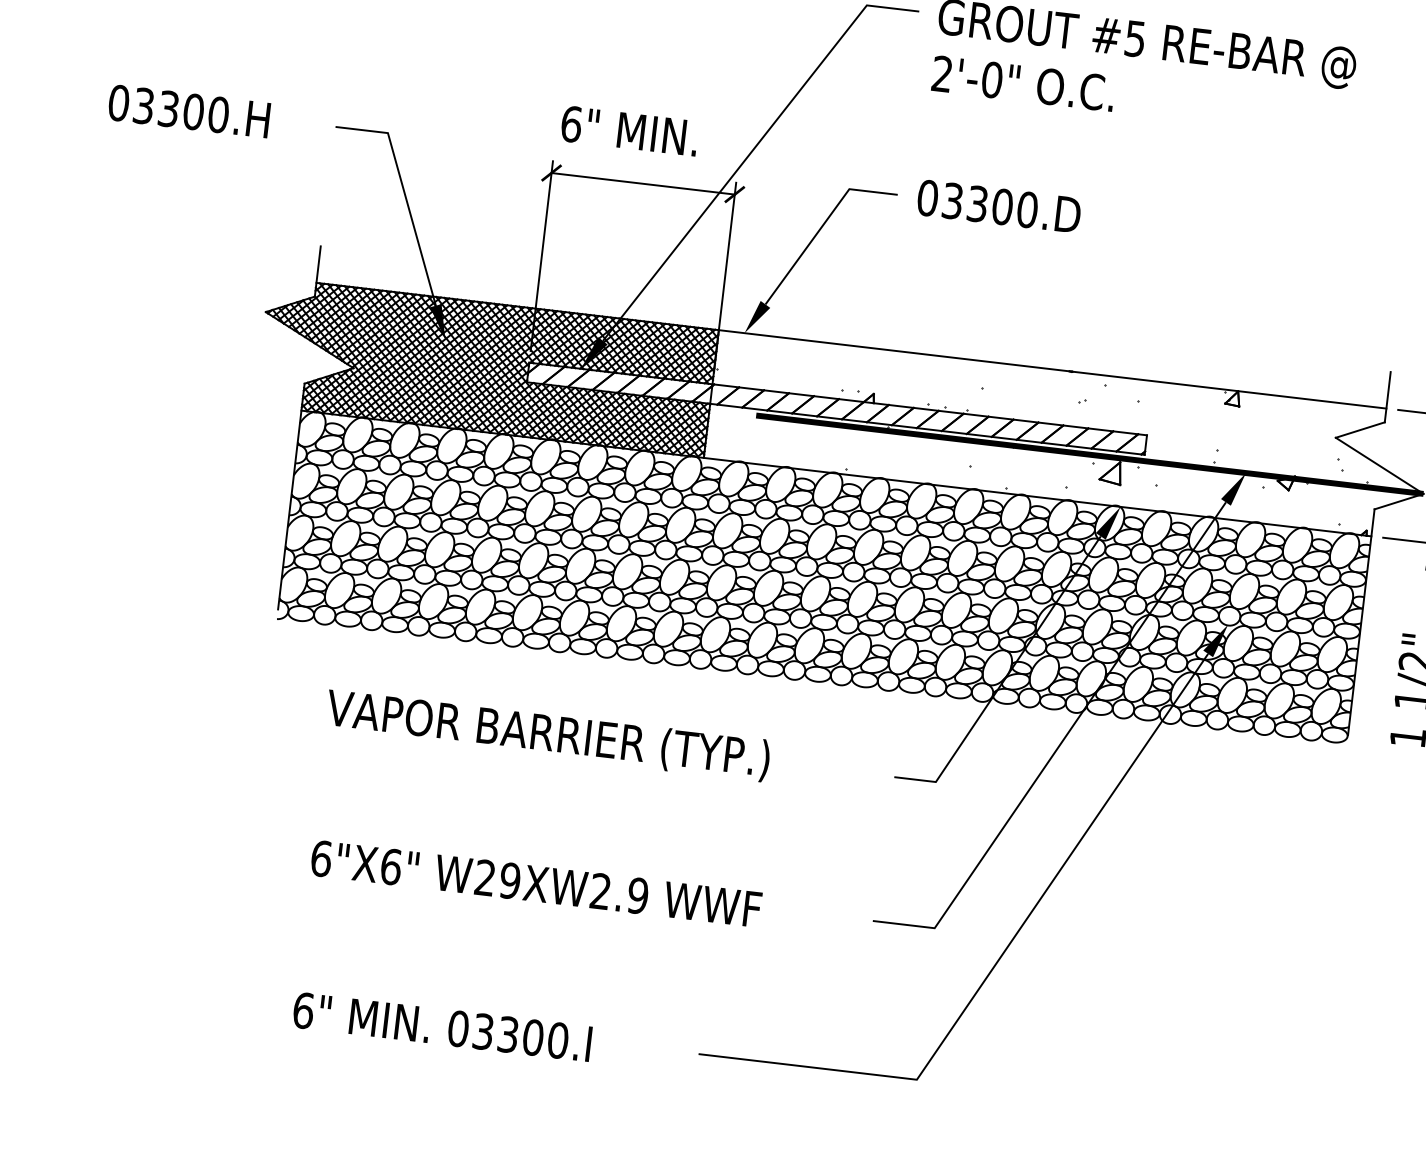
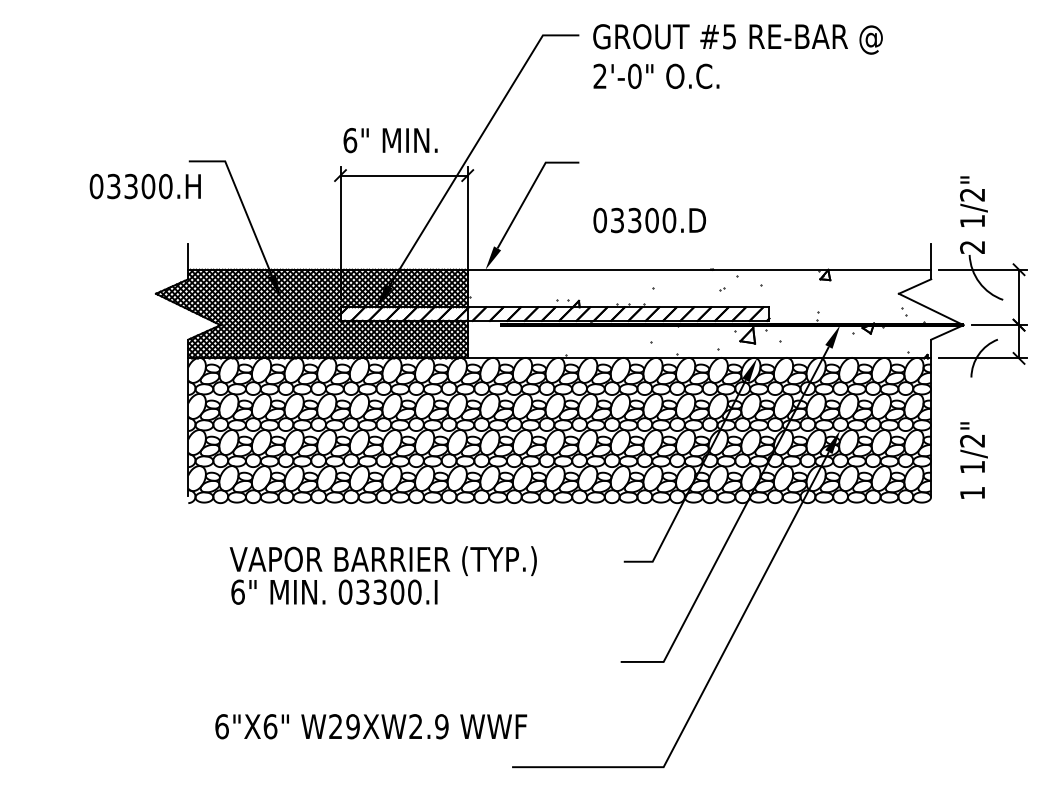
text: (187, 111) -> (144, 186), moved
text: (998, 206) -> (649, 220), moved
text: (536, 883) -> (371, 726), moved
text: (442, 1025) -> (334, 591), moved

